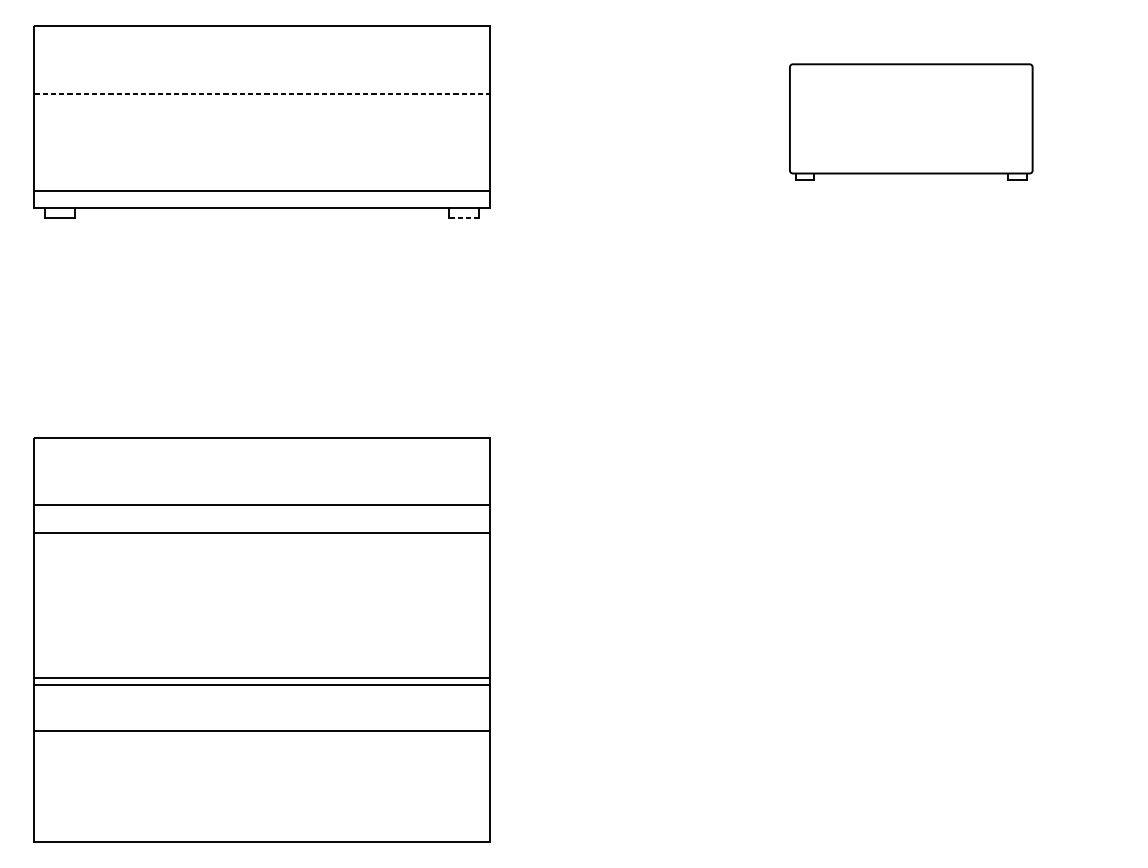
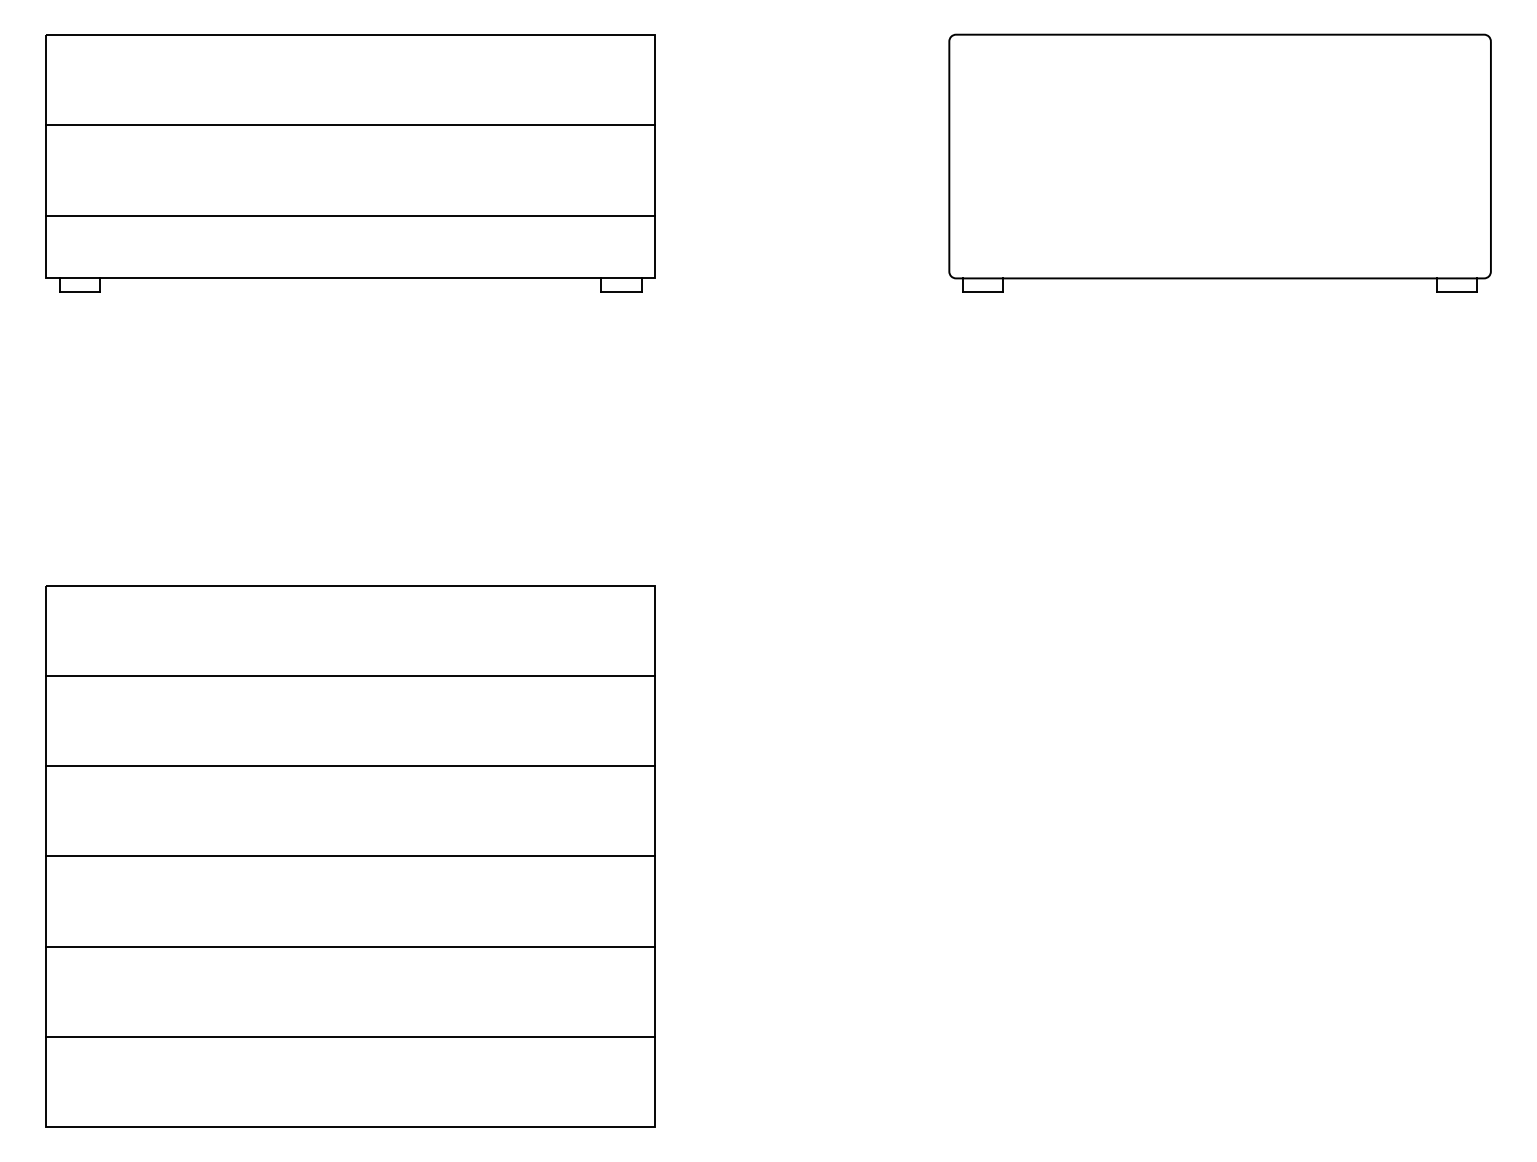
line: (261, 93) -> (350, 125), dashed -> solid
part: (910, 121) -> (1219, 162), size x1.67
line: (261, 190) -> (350, 216), moved
line: (464, 217) -> (621, 291), dashed -> solid
line: (261, 532) -> (350, 766), moved
line: (261, 677) -> (350, 946), moved
line: (261, 685) -> (350, 856), moved
line: (261, 731) -> (350, 1037), moved

